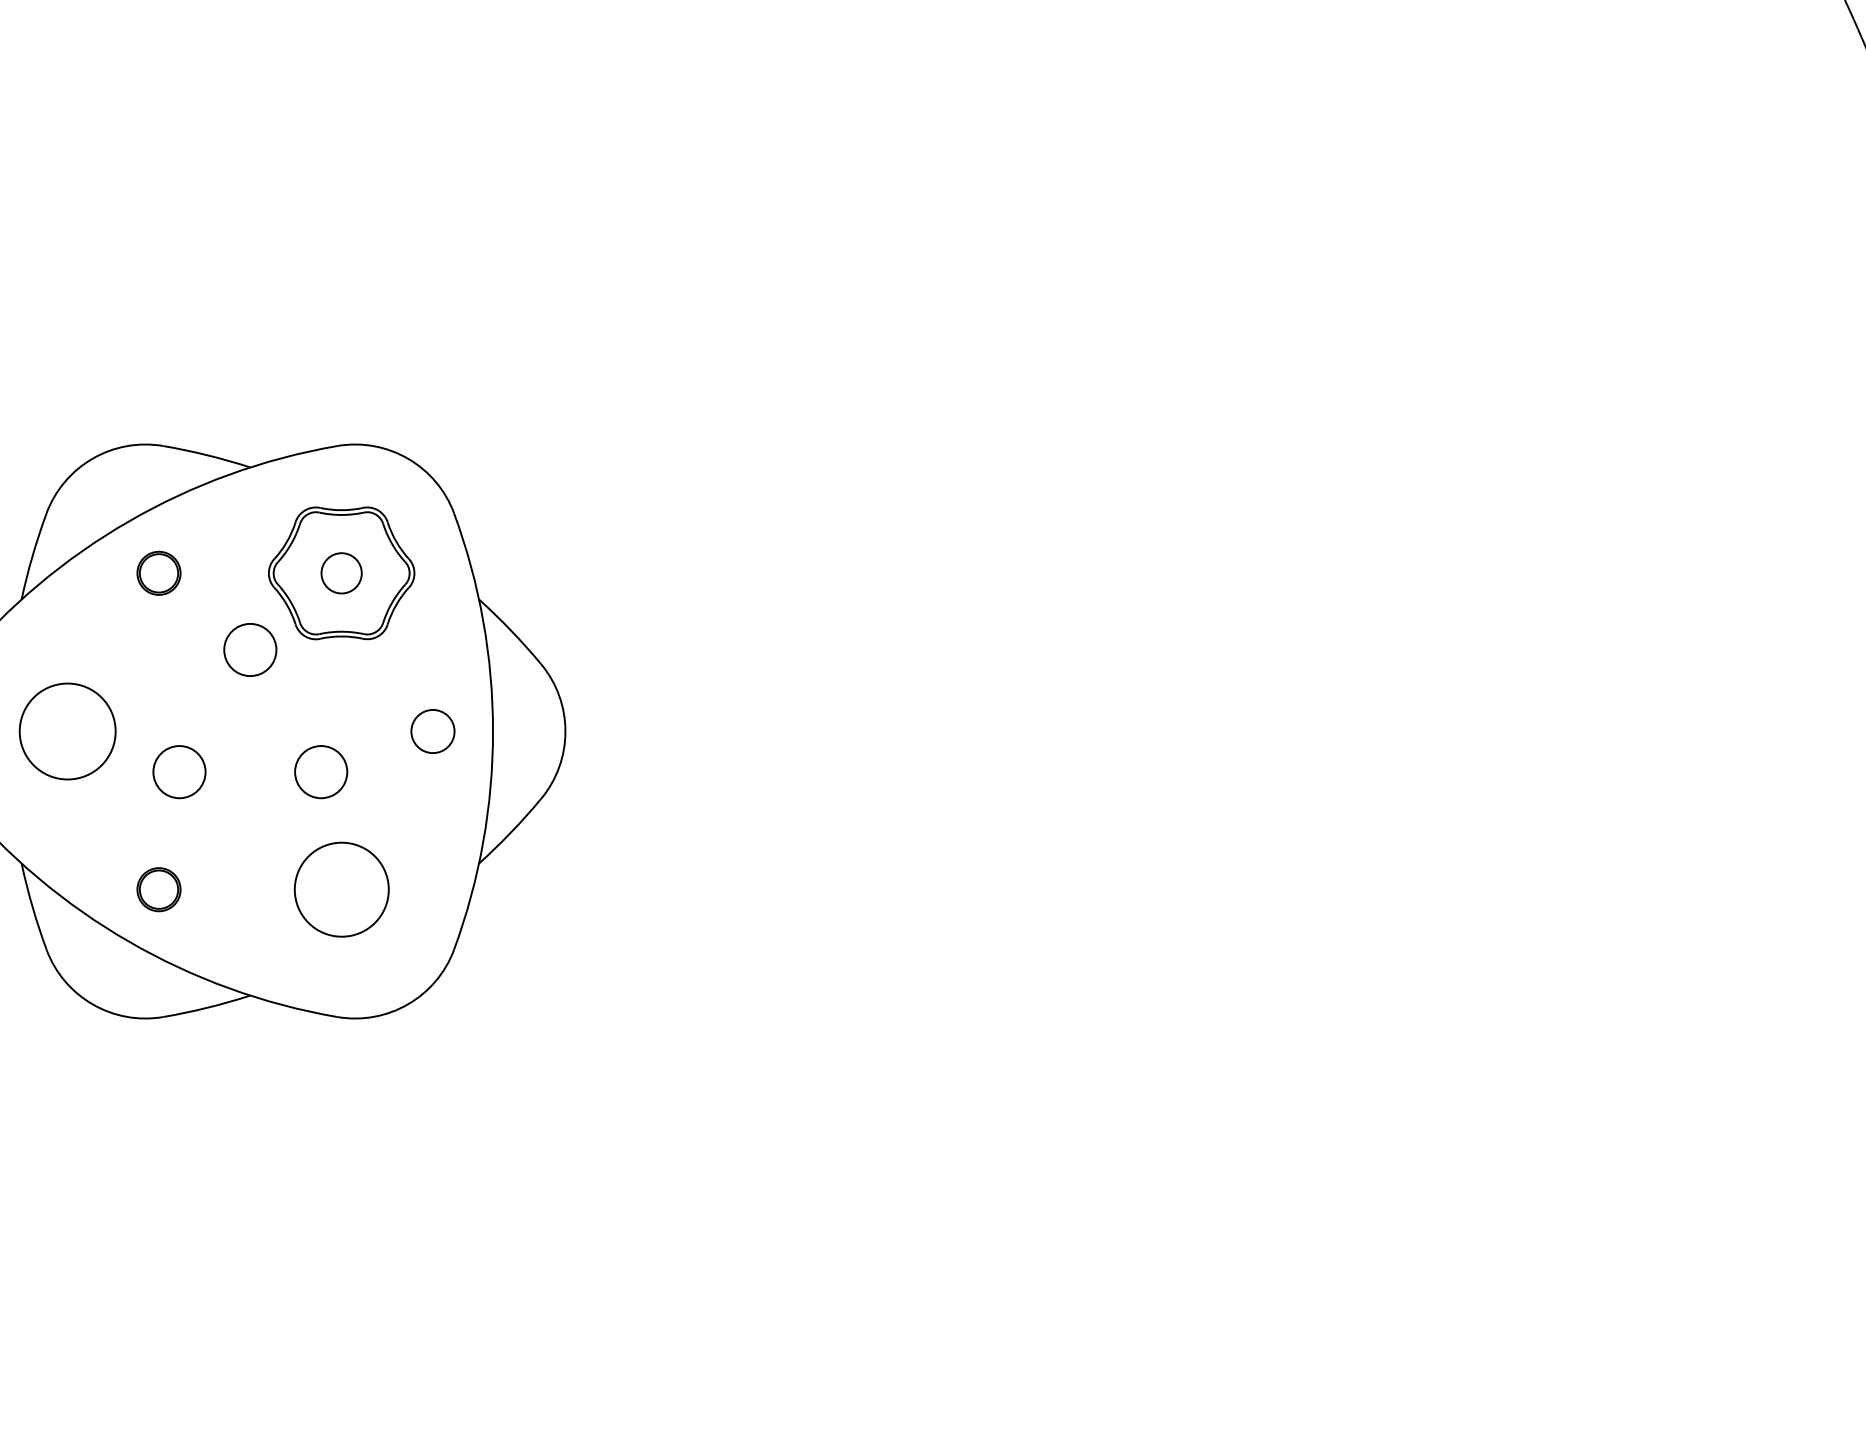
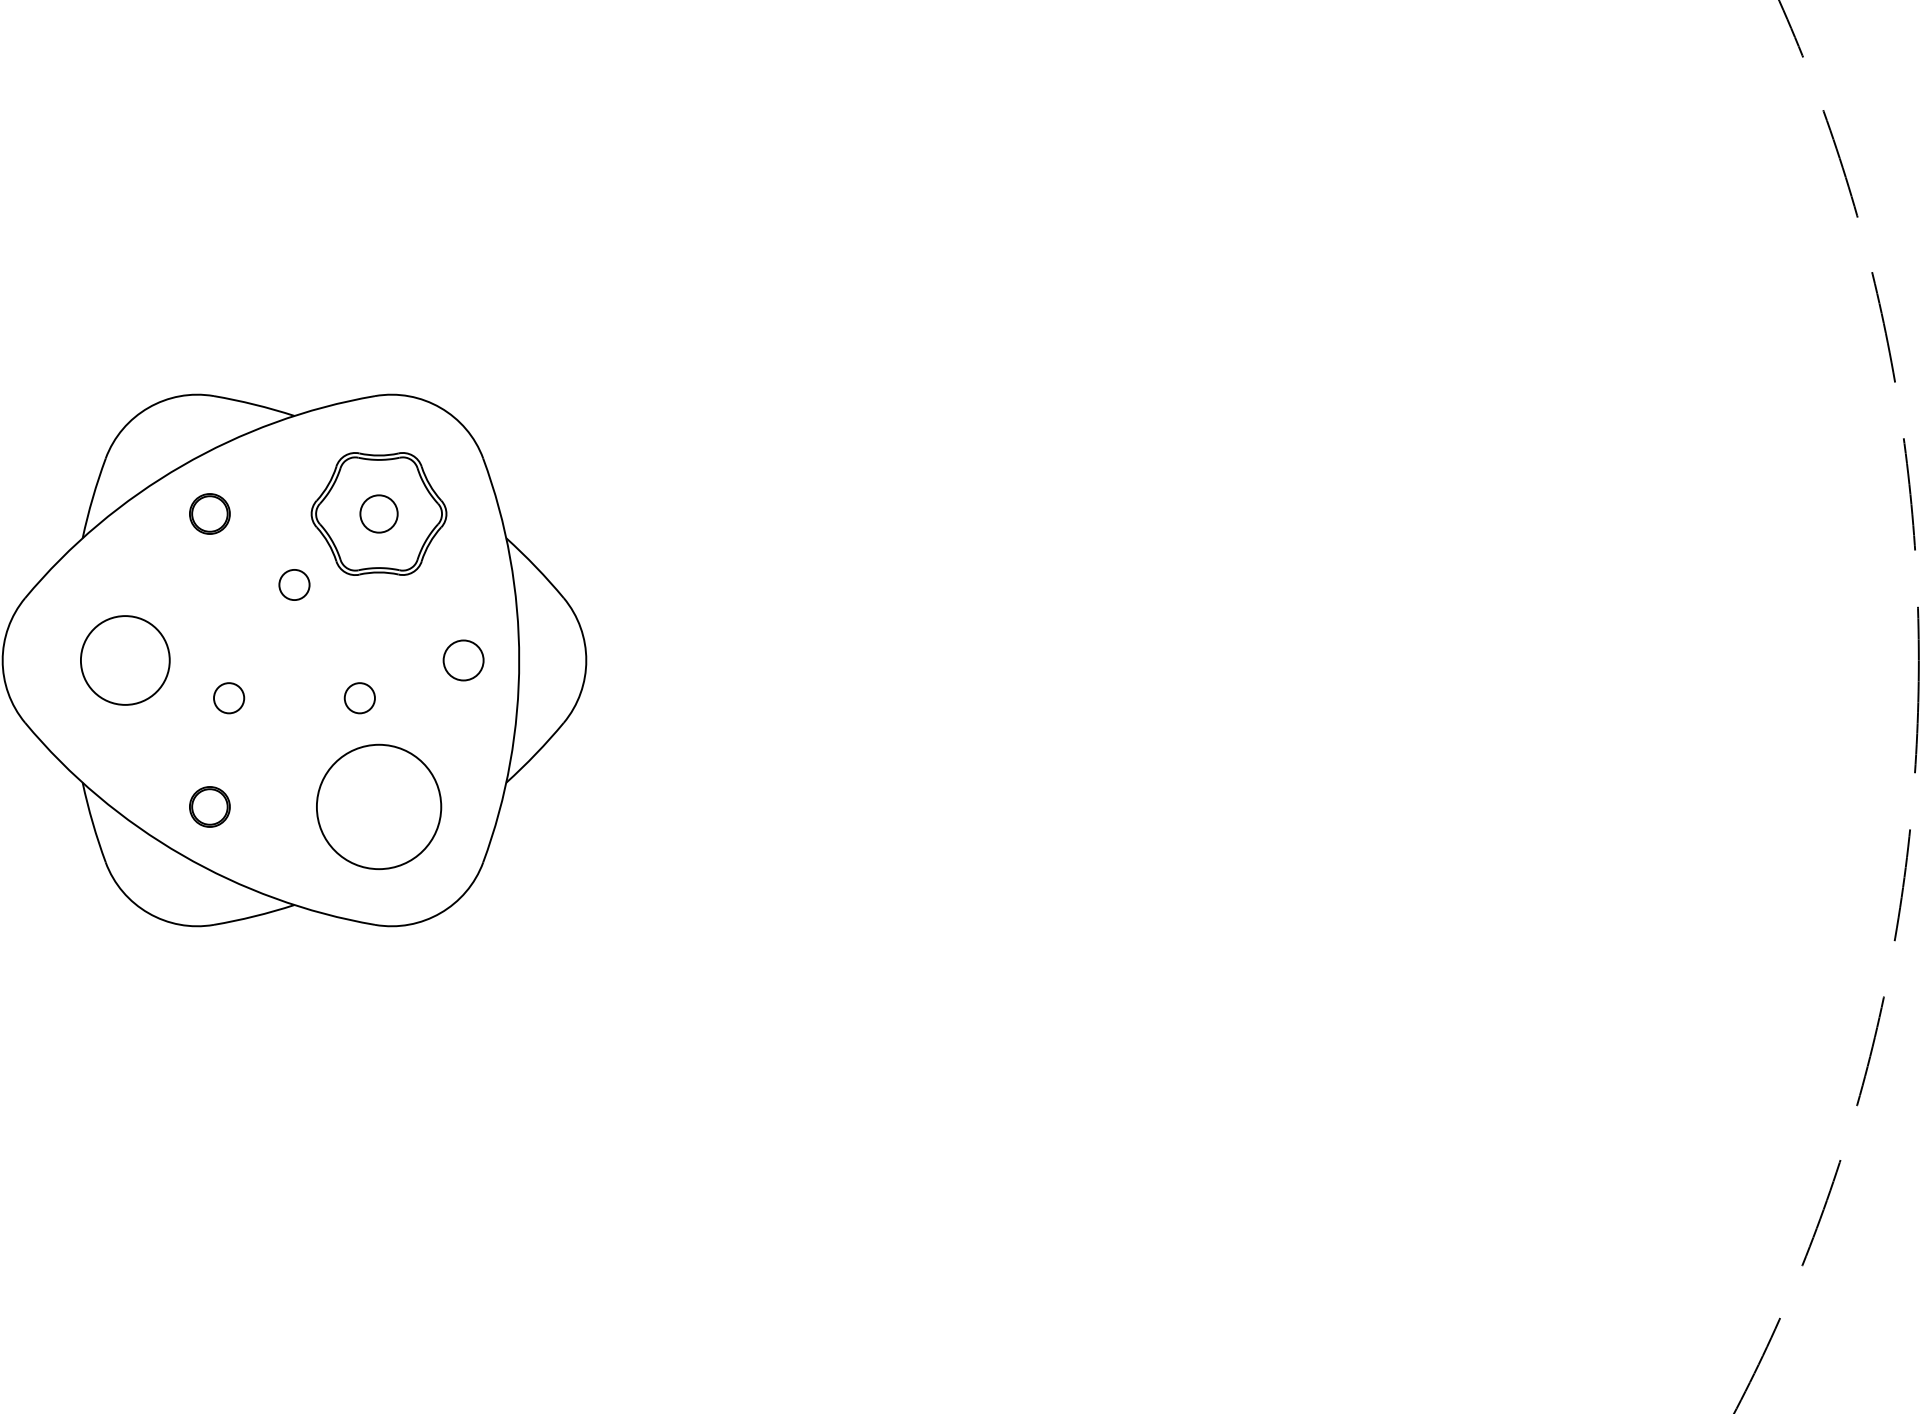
circle: (250, 649) -> (294, 584), size x0.62
circle: (180, 772) -> (229, 698), size x0.62
circle: (320, 772) -> (359, 698), size x0.62
circle: (342, 889) -> (379, 806), size x1.43

